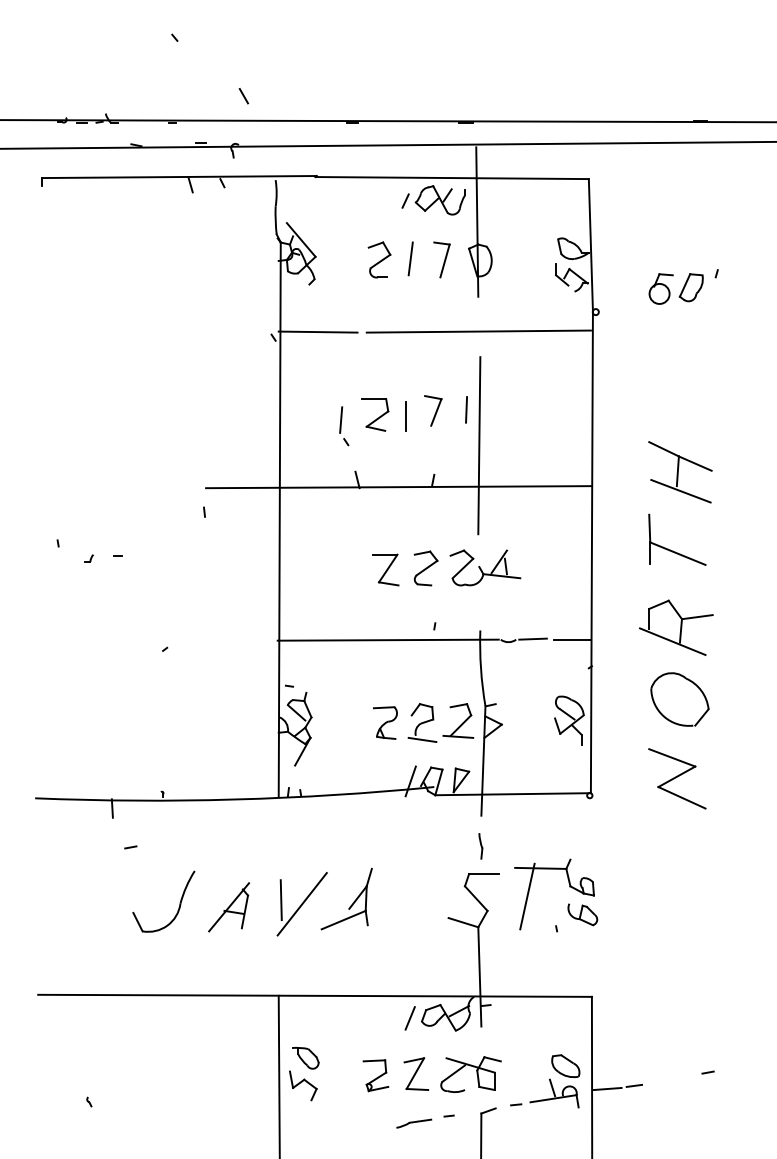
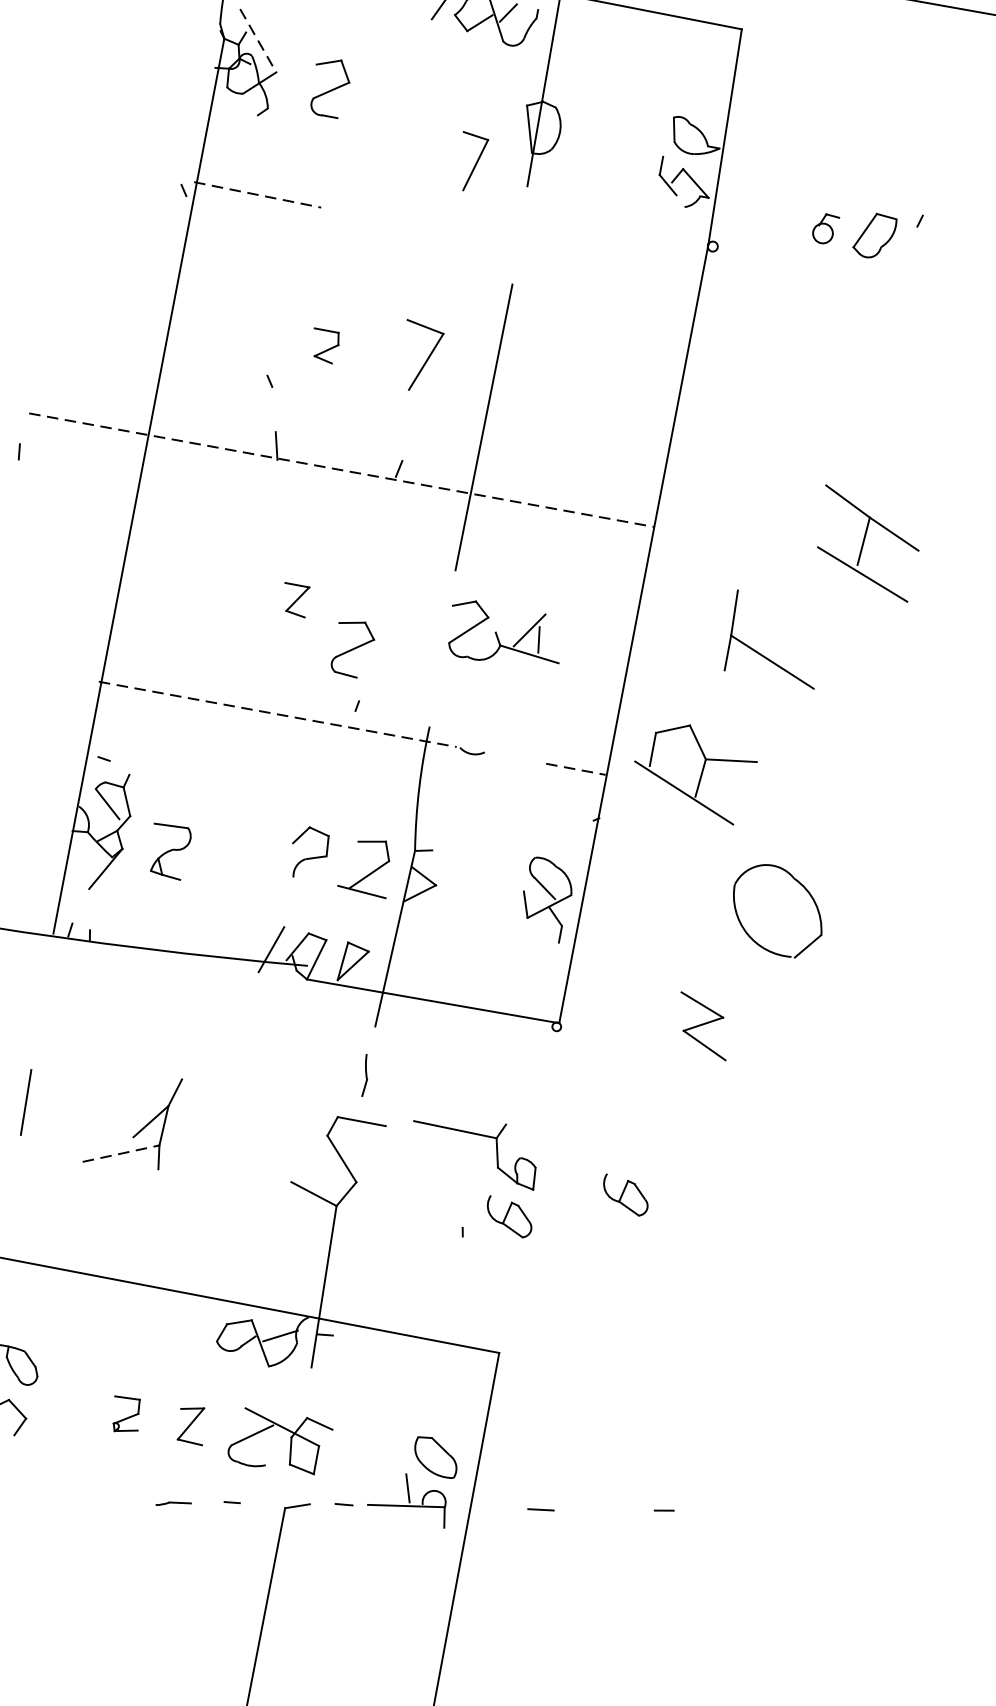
line: (301, 240) -> (258, 41), solid -> dashed
line: (410, 258) -> (429, 103), removed
part: (379, 259) -> (330, 86), moved
part: (441, 259) -> (470, 161), moved
part: (660, 288) -> (824, 227), size x0.6
line: (478, 331) -> (517, 242), removed
line: (318, 332) -> (258, 195), solid -> dashed
line: (466, 409) -> (474, 364), removed
part: (433, 410) -> (420, 356), size x1.4
part: (375, 414) -> (325, 345), size x0.6
line: (405, 416) -> (373, 357), removed
line: (341, 419) -> (269, 343), removed
part: (680, 472) -> (867, 544), moved
line: (398, 487) -> (340, 470), solid -> dashed
part: (485, 567) -> (505, 635), moved
part: (425, 568) -> (352, 648), moved
part: (385, 569) -> (294, 599), size x0.6
part: (676, 627) -> (694, 771), moved
line: (532, 638) -> (511, 755), removed
line: (572, 639) -> (576, 769), solid -> dashed
line: (388, 640) -> (278, 714), solid -> dashed
part: (679, 699) -> (777, 910), moved
part: (385, 722) -> (169, 850), moved
line: (422, 739) -> (303, 885), removed
part: (677, 778) -> (703, 1025), size x0.6
part: (649, 888) -> (625, 1195), added
line: (527, 896) -> (425, 1171), removed
line: (301, 904) -> (57, 1115), removed
line: (343, 920) -> (120, 1154), solid -> dashed
line: (409, 1018) -> (197, 1332), removed
part: (416, 1073) -> (192, 1423), size x0.7
part: (375, 1075) -> (125, 1414), size x0.7
line: (607, 1088) -> (496, 1505), removed
part: (414, 1123) -> (173, 1504), size x0.6

